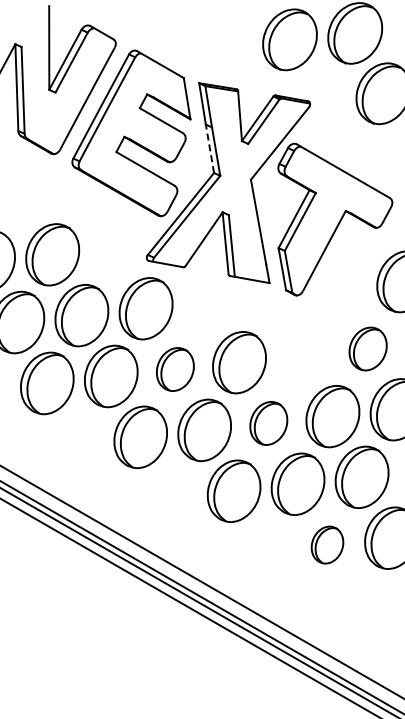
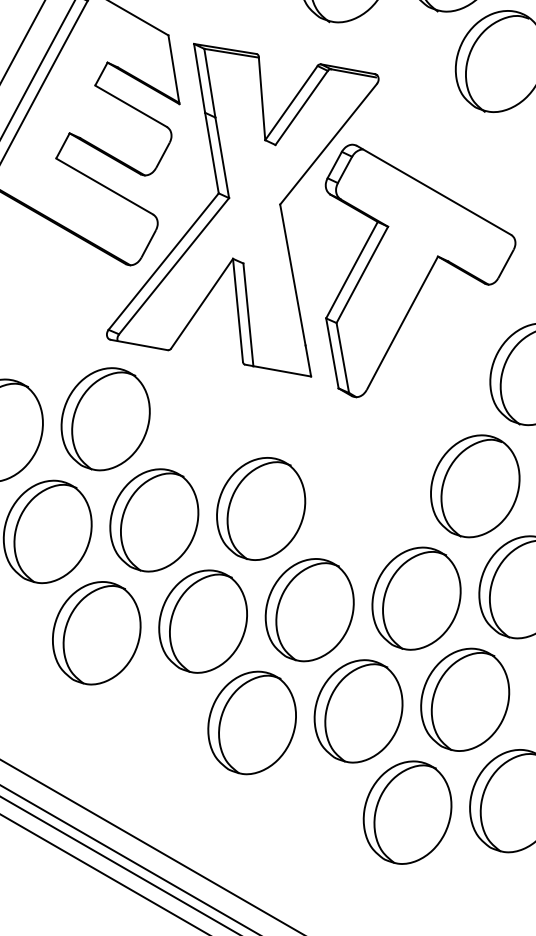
line: (209, 148) -> (211, 152), dashed -> solid
part: (367, 348) -> (474, 485), size x1.43
part: (175, 369) -> (154, 520), size x1.43
part: (268, 423) -> (309, 610), size x1.43
part: (327, 544) -> (407, 811), size x1.67

